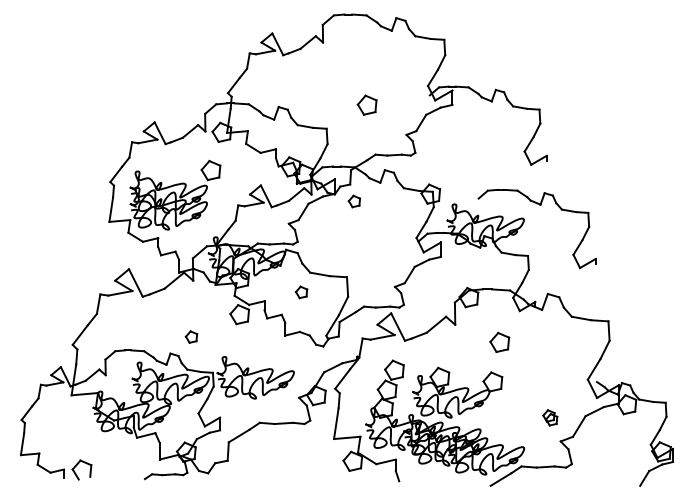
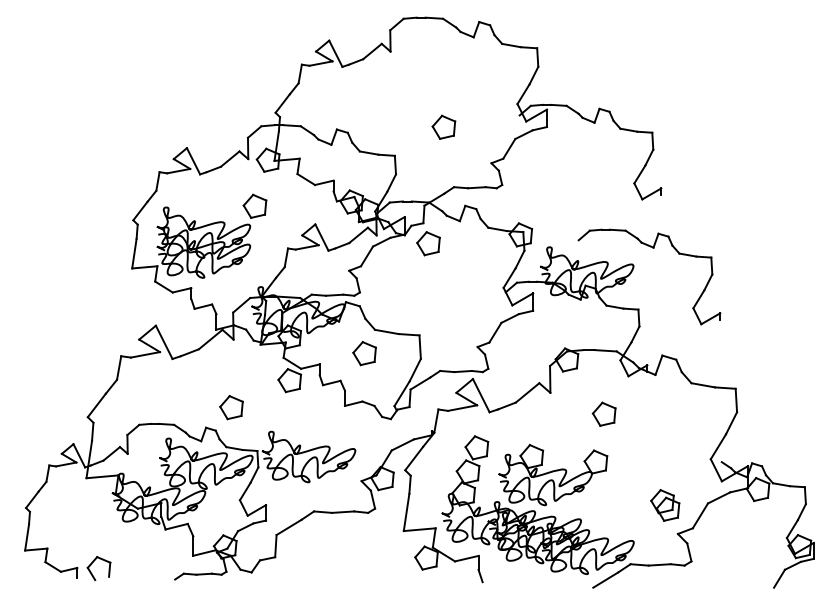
part: (354, 201) -> (428, 243), size x1.67
part: (301, 292) -> (364, 353), size x1.67
part: (191, 336) -> (231, 407), size x1.67
part: (550, 417) -> (665, 505), size x1.67

